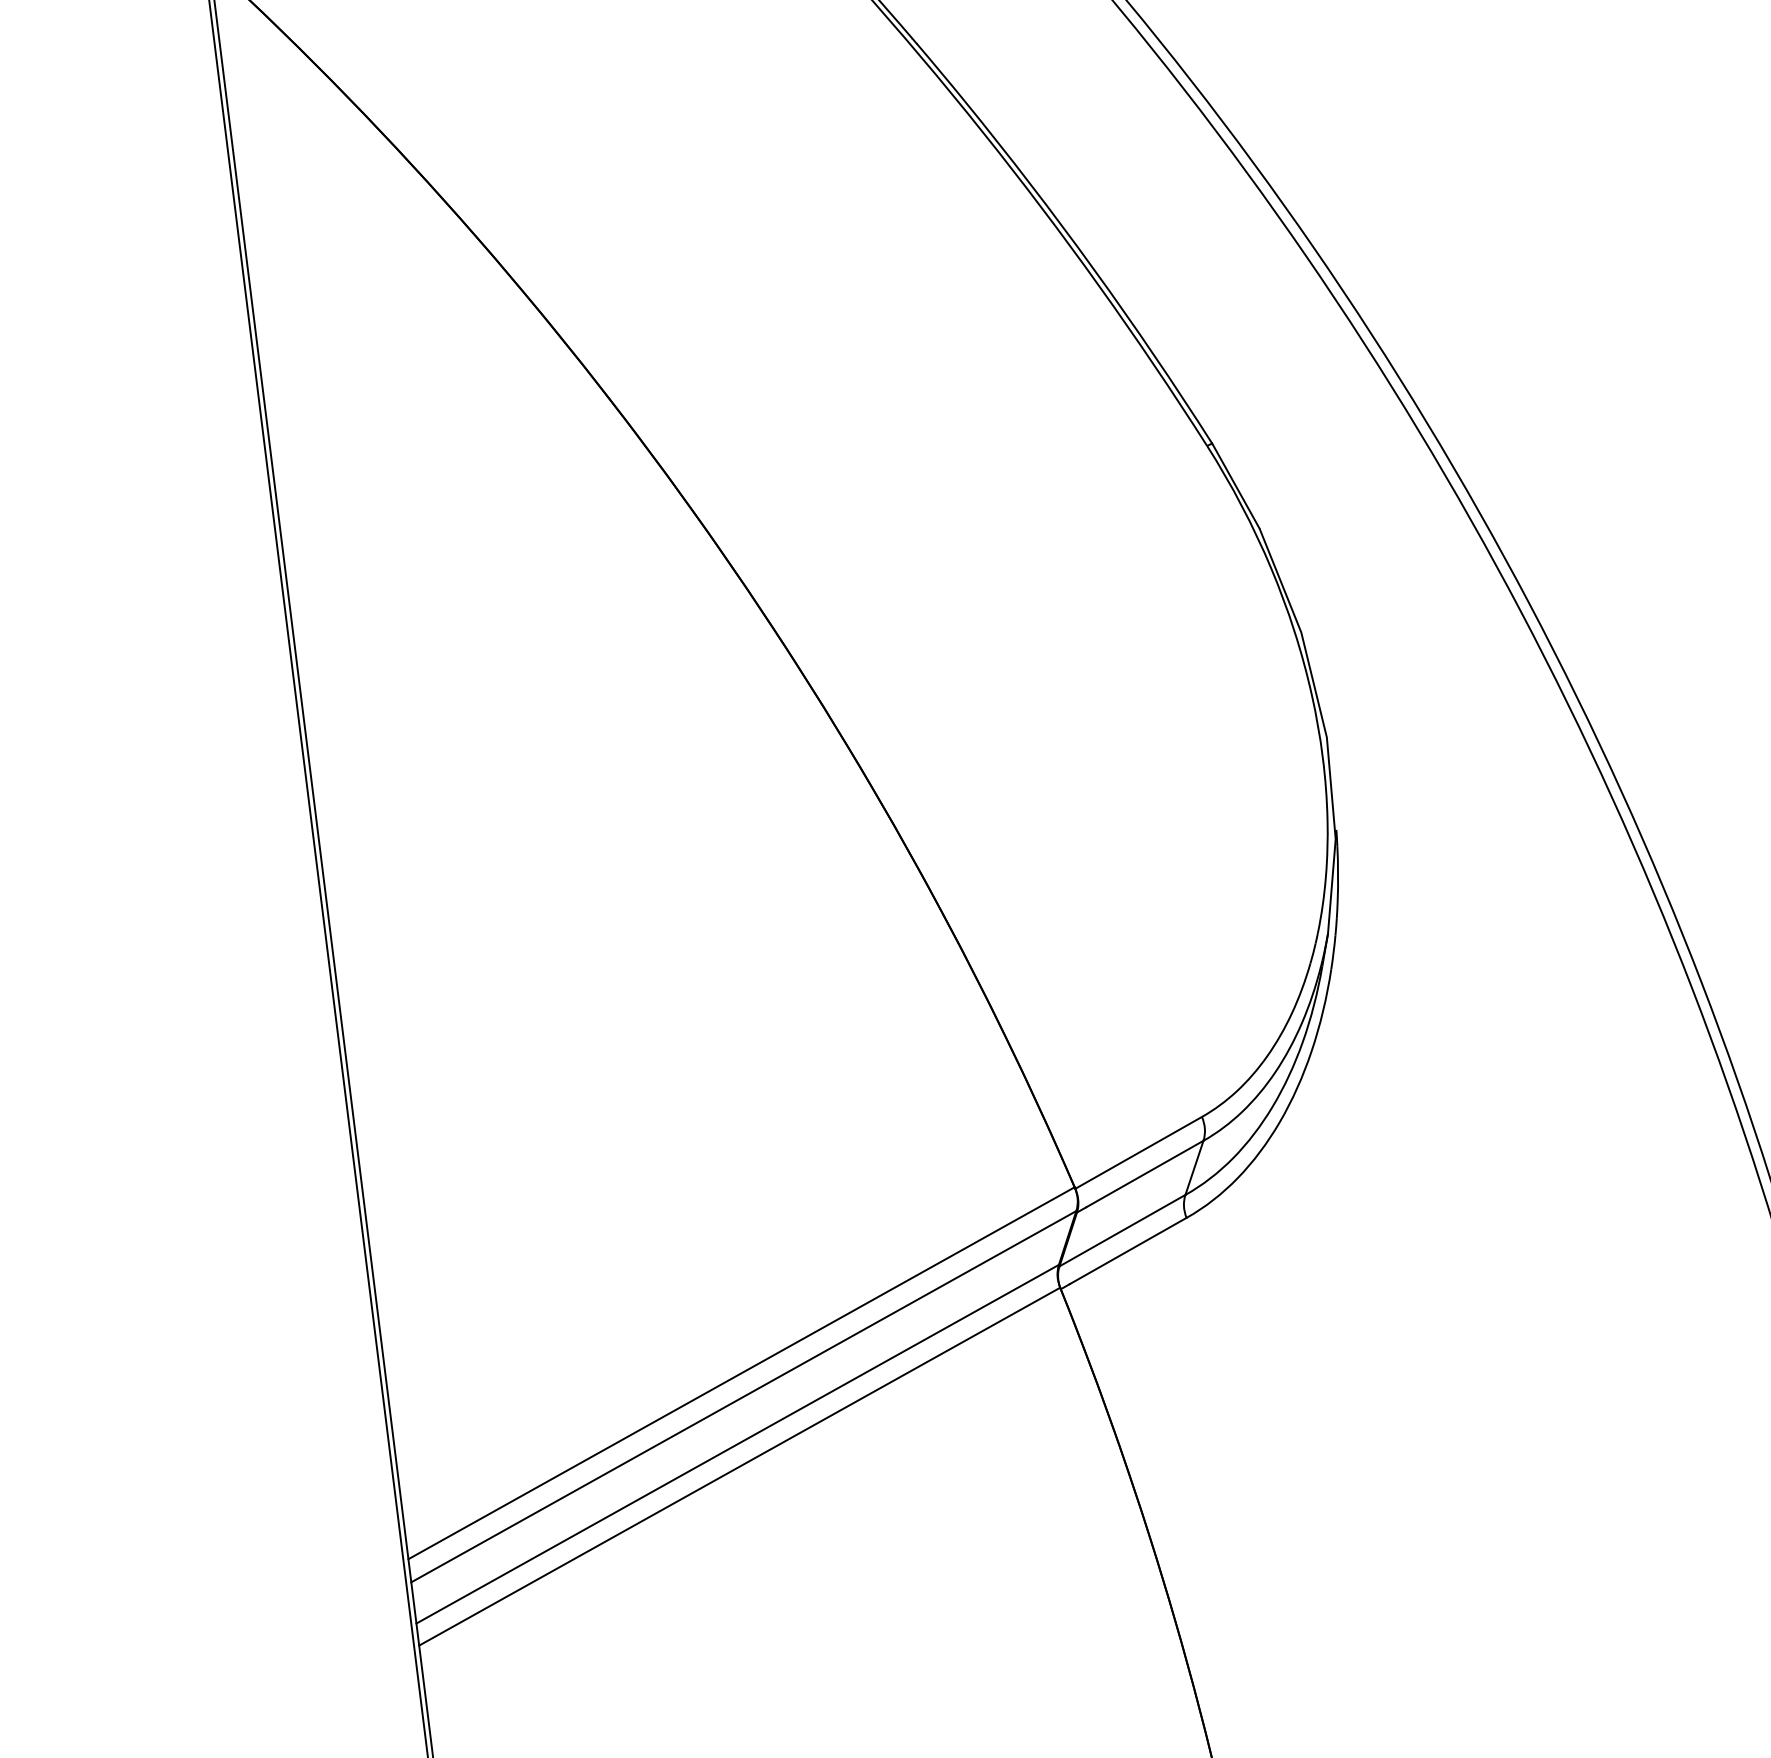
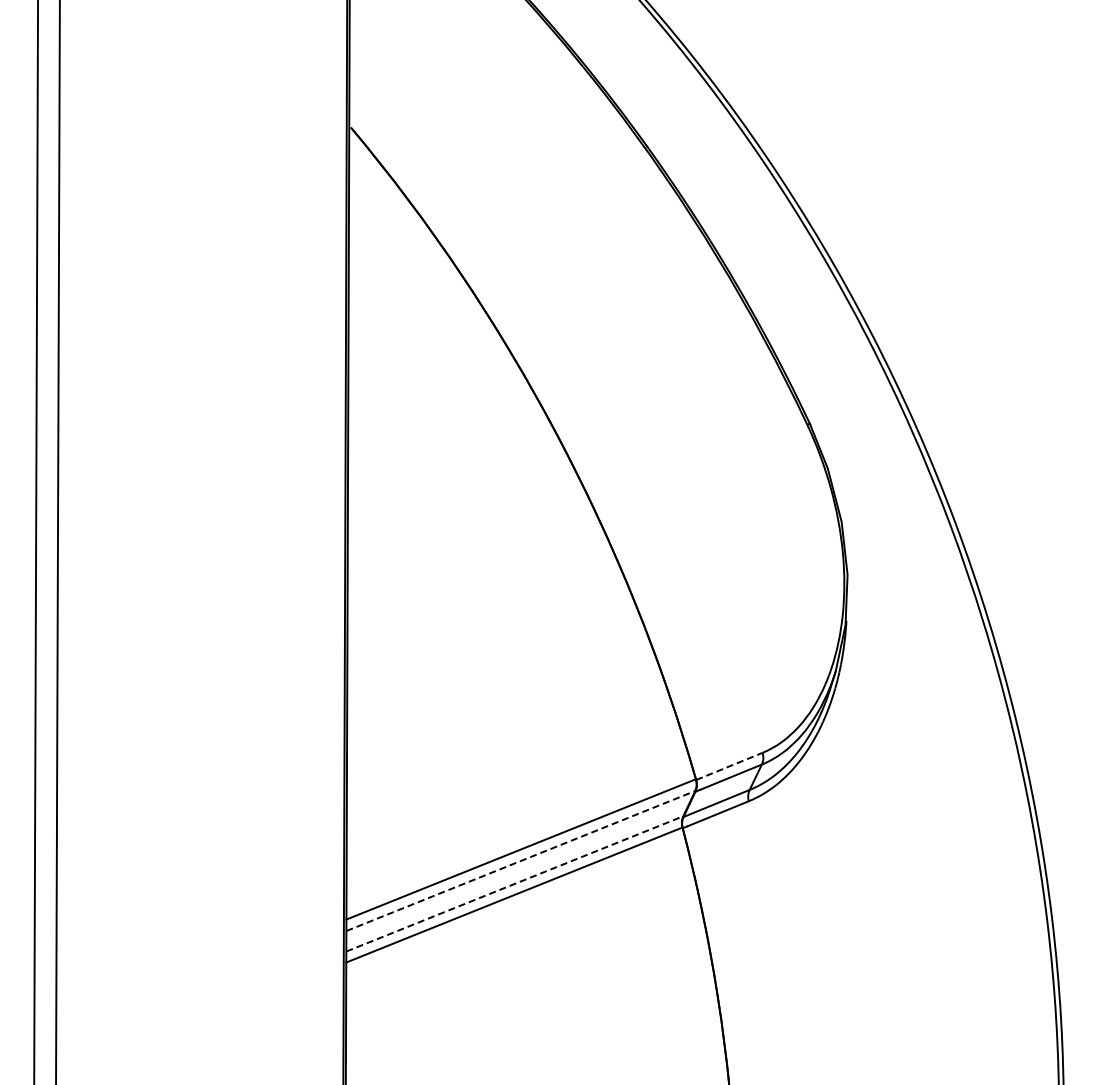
line: (1138, 1152) -> (729, 766), solid -> dashed
line: (743, 1397) -> (520, 861), solid -> dashed
line: (736, 1443) -> (514, 883), solid -> dashed

